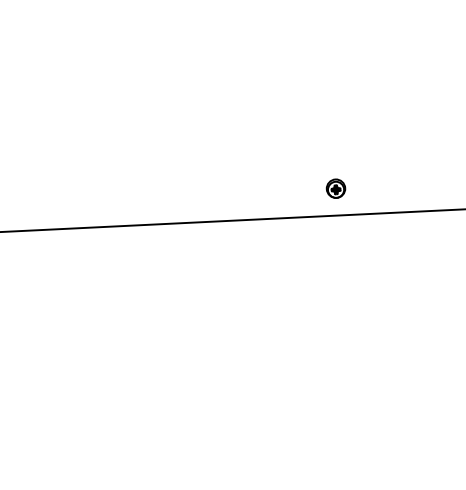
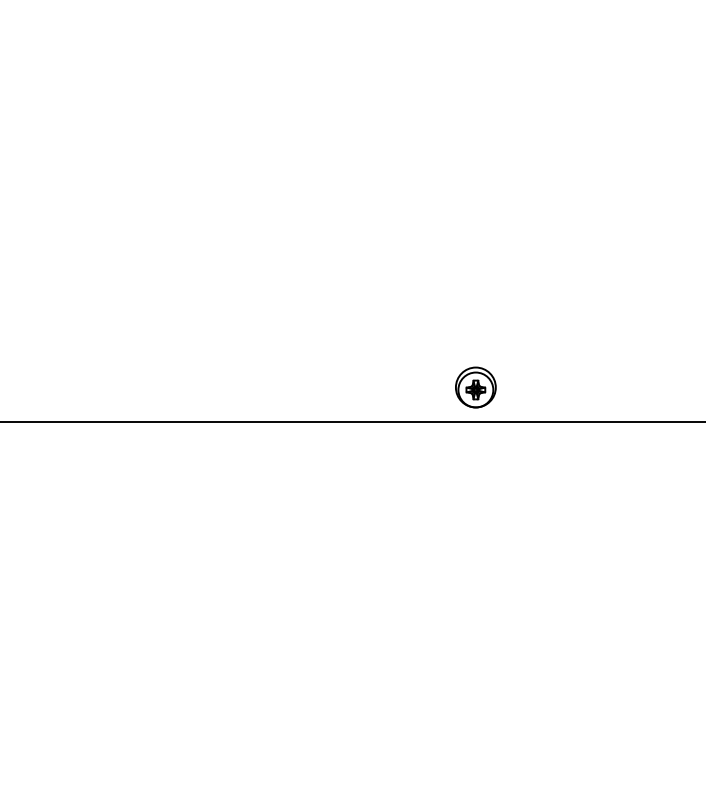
part: (335, 188) -> (475, 387), size x1.67

